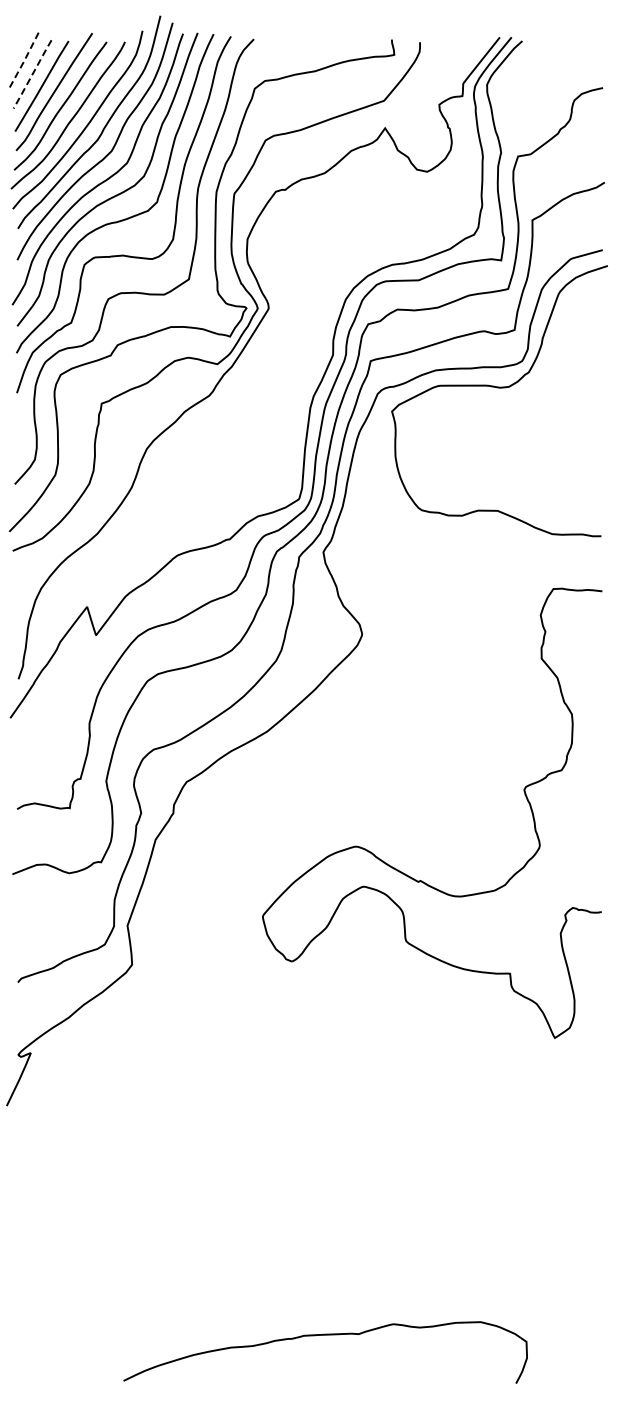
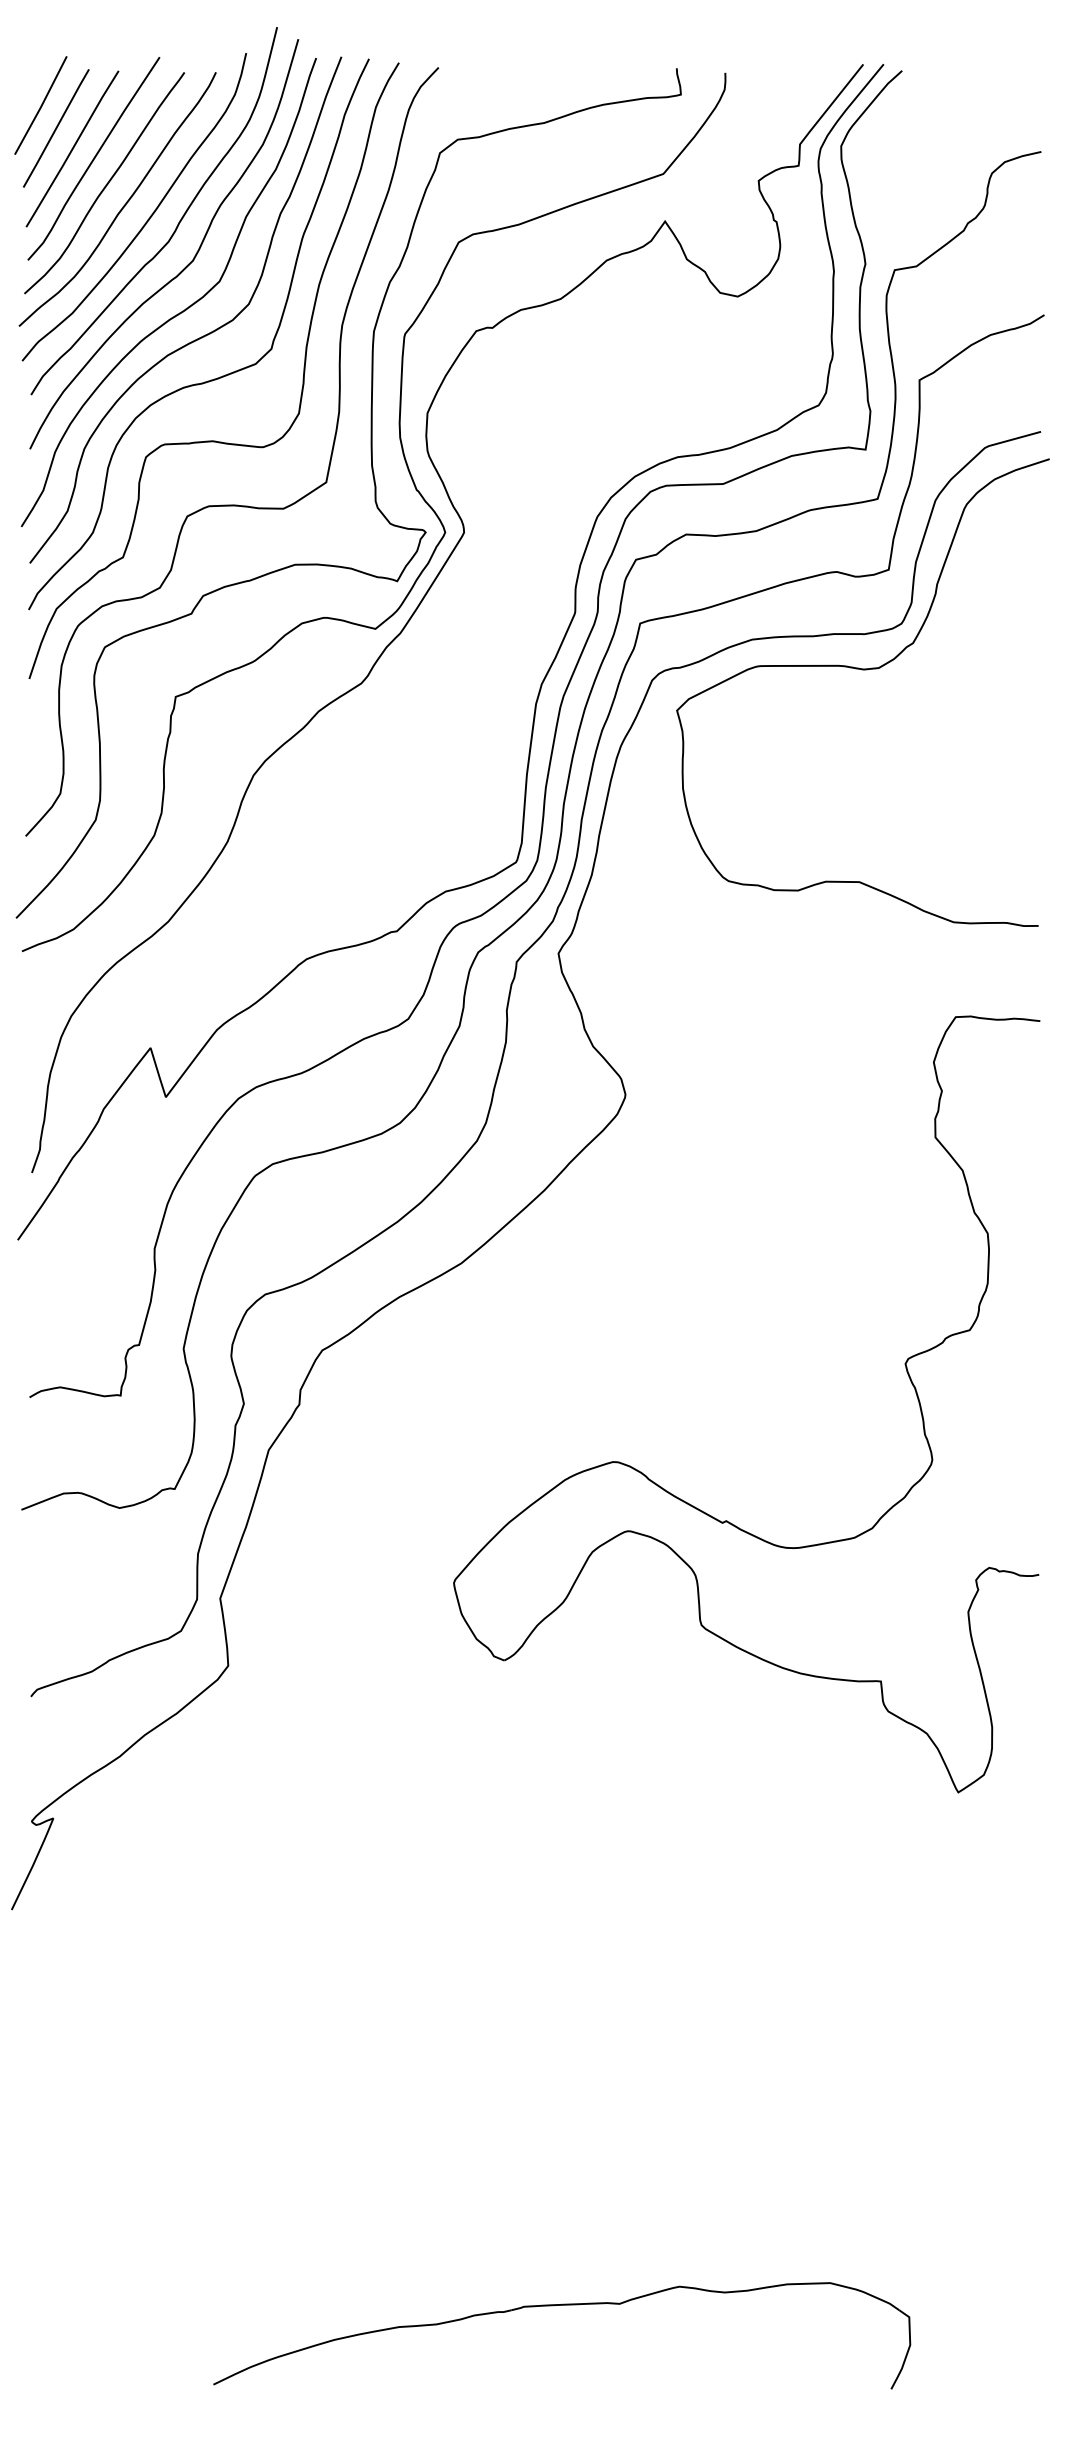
line: (23, 62) -> (40, 107), dashed -> solid
line: (32, 74) -> (56, 128), dashed -> solid

